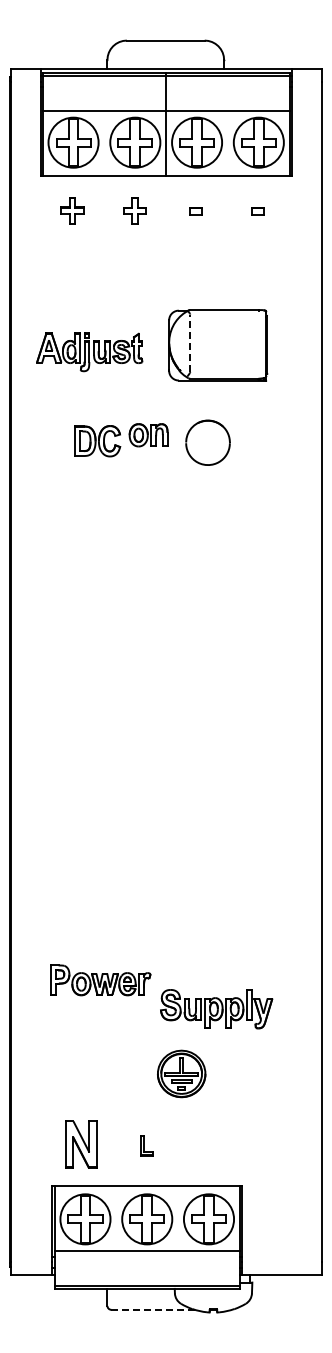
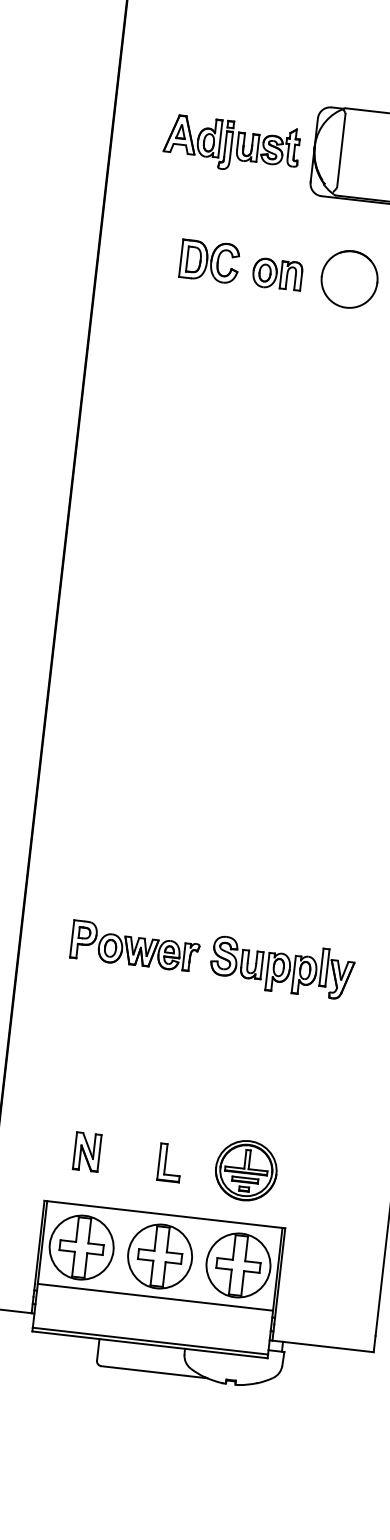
line: (190, 343) -> (341, 150), dashed -> solid
part: (89, 352) -> (231, 146), moved
part: (148, 435) -> (277, 274), moved
part: (216, 1009) -> (281, 968), moved
part: (181, 1073) -> (246, 1170), moved
part: (81, 1144) -> (87, 1152), size x0.62
part: (146, 1145) -> (169, 1162), size x1.43
line: (153, 1309) -> (154, 1371), dashed -> solid

